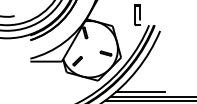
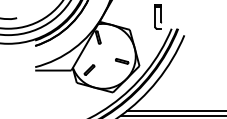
line: (140, 92) -> (161, 105), removed

